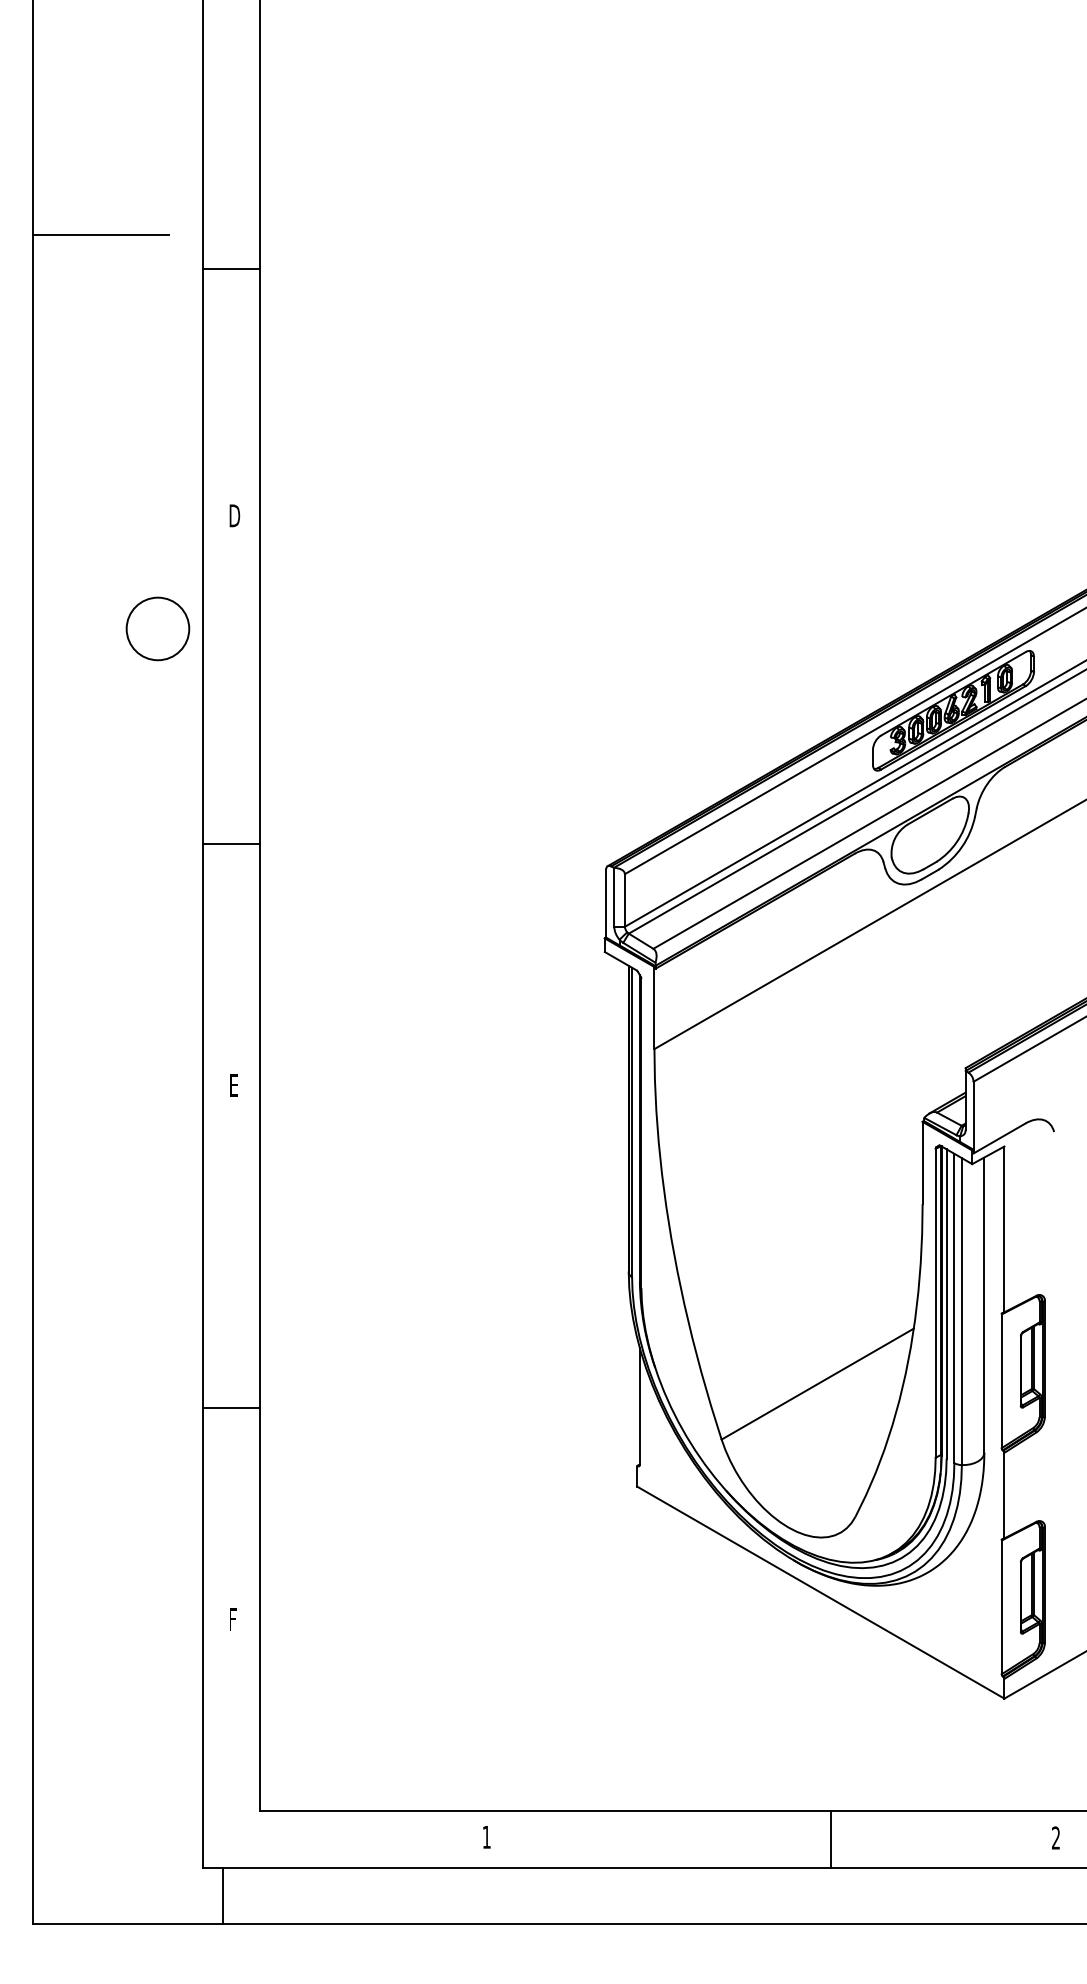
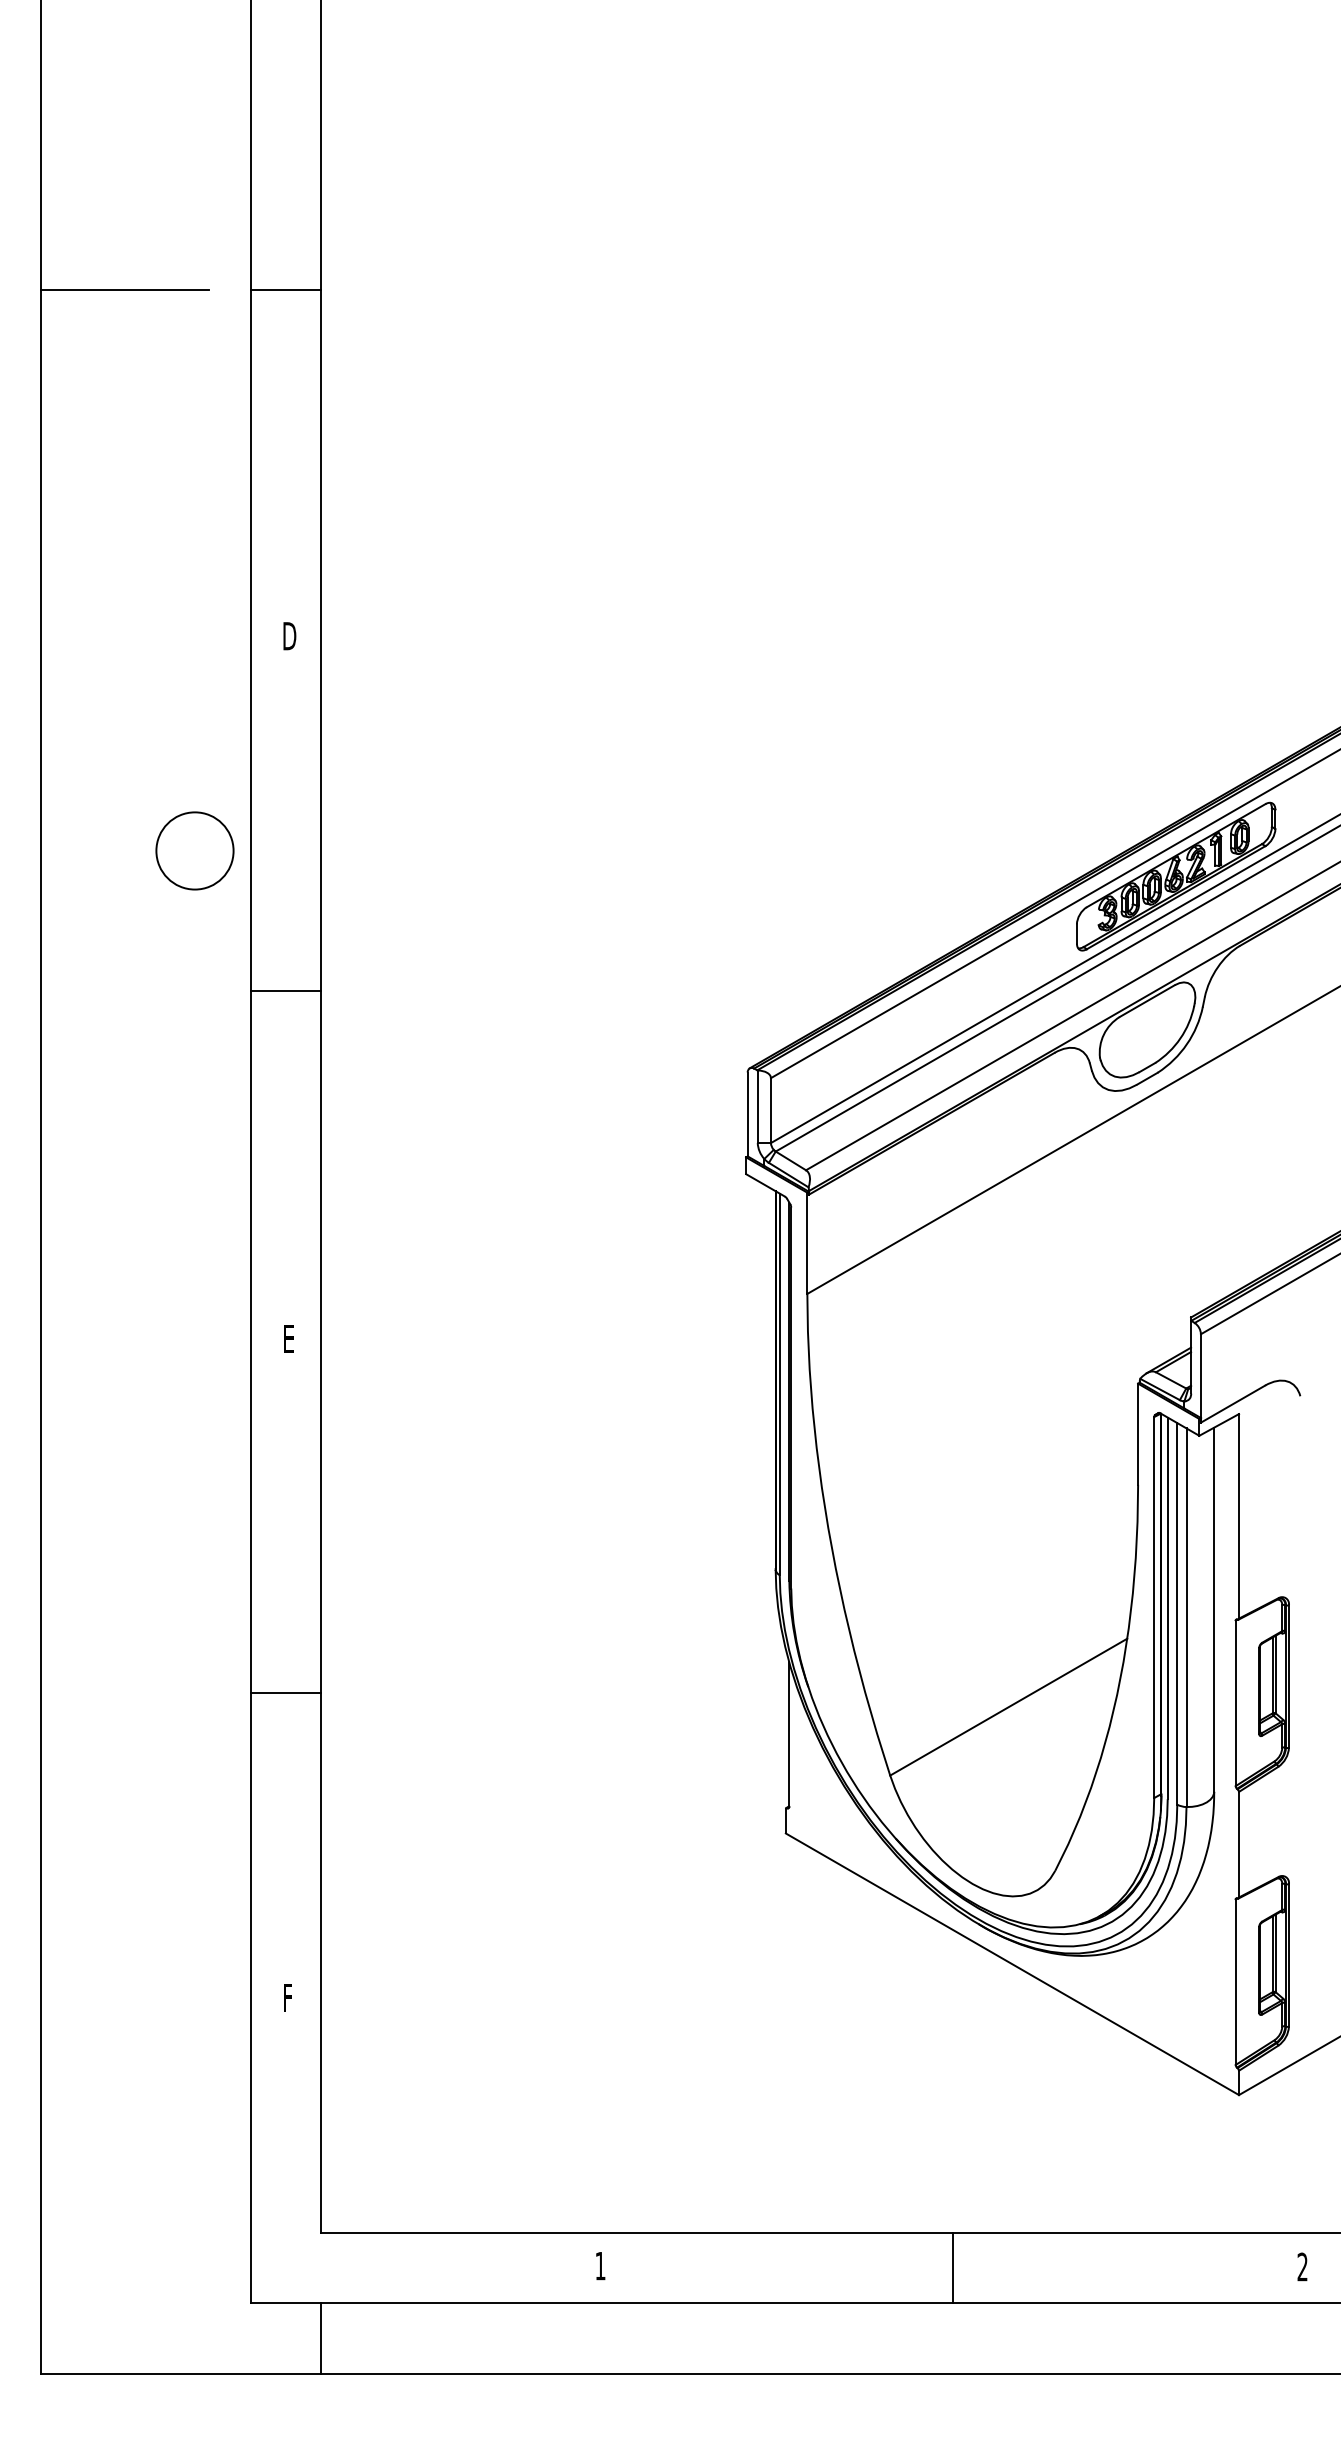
line: (231, 268) -> (285, 289), moved
circle: (157, 628) -> (194, 850), moved
line: (231, 843) -> (285, 991), moved
line: (231, 1407) -> (285, 1692), moved
line: (831, 1838) -> (952, 2267), moved
line: (223, 1895) -> (321, 2337), moved

